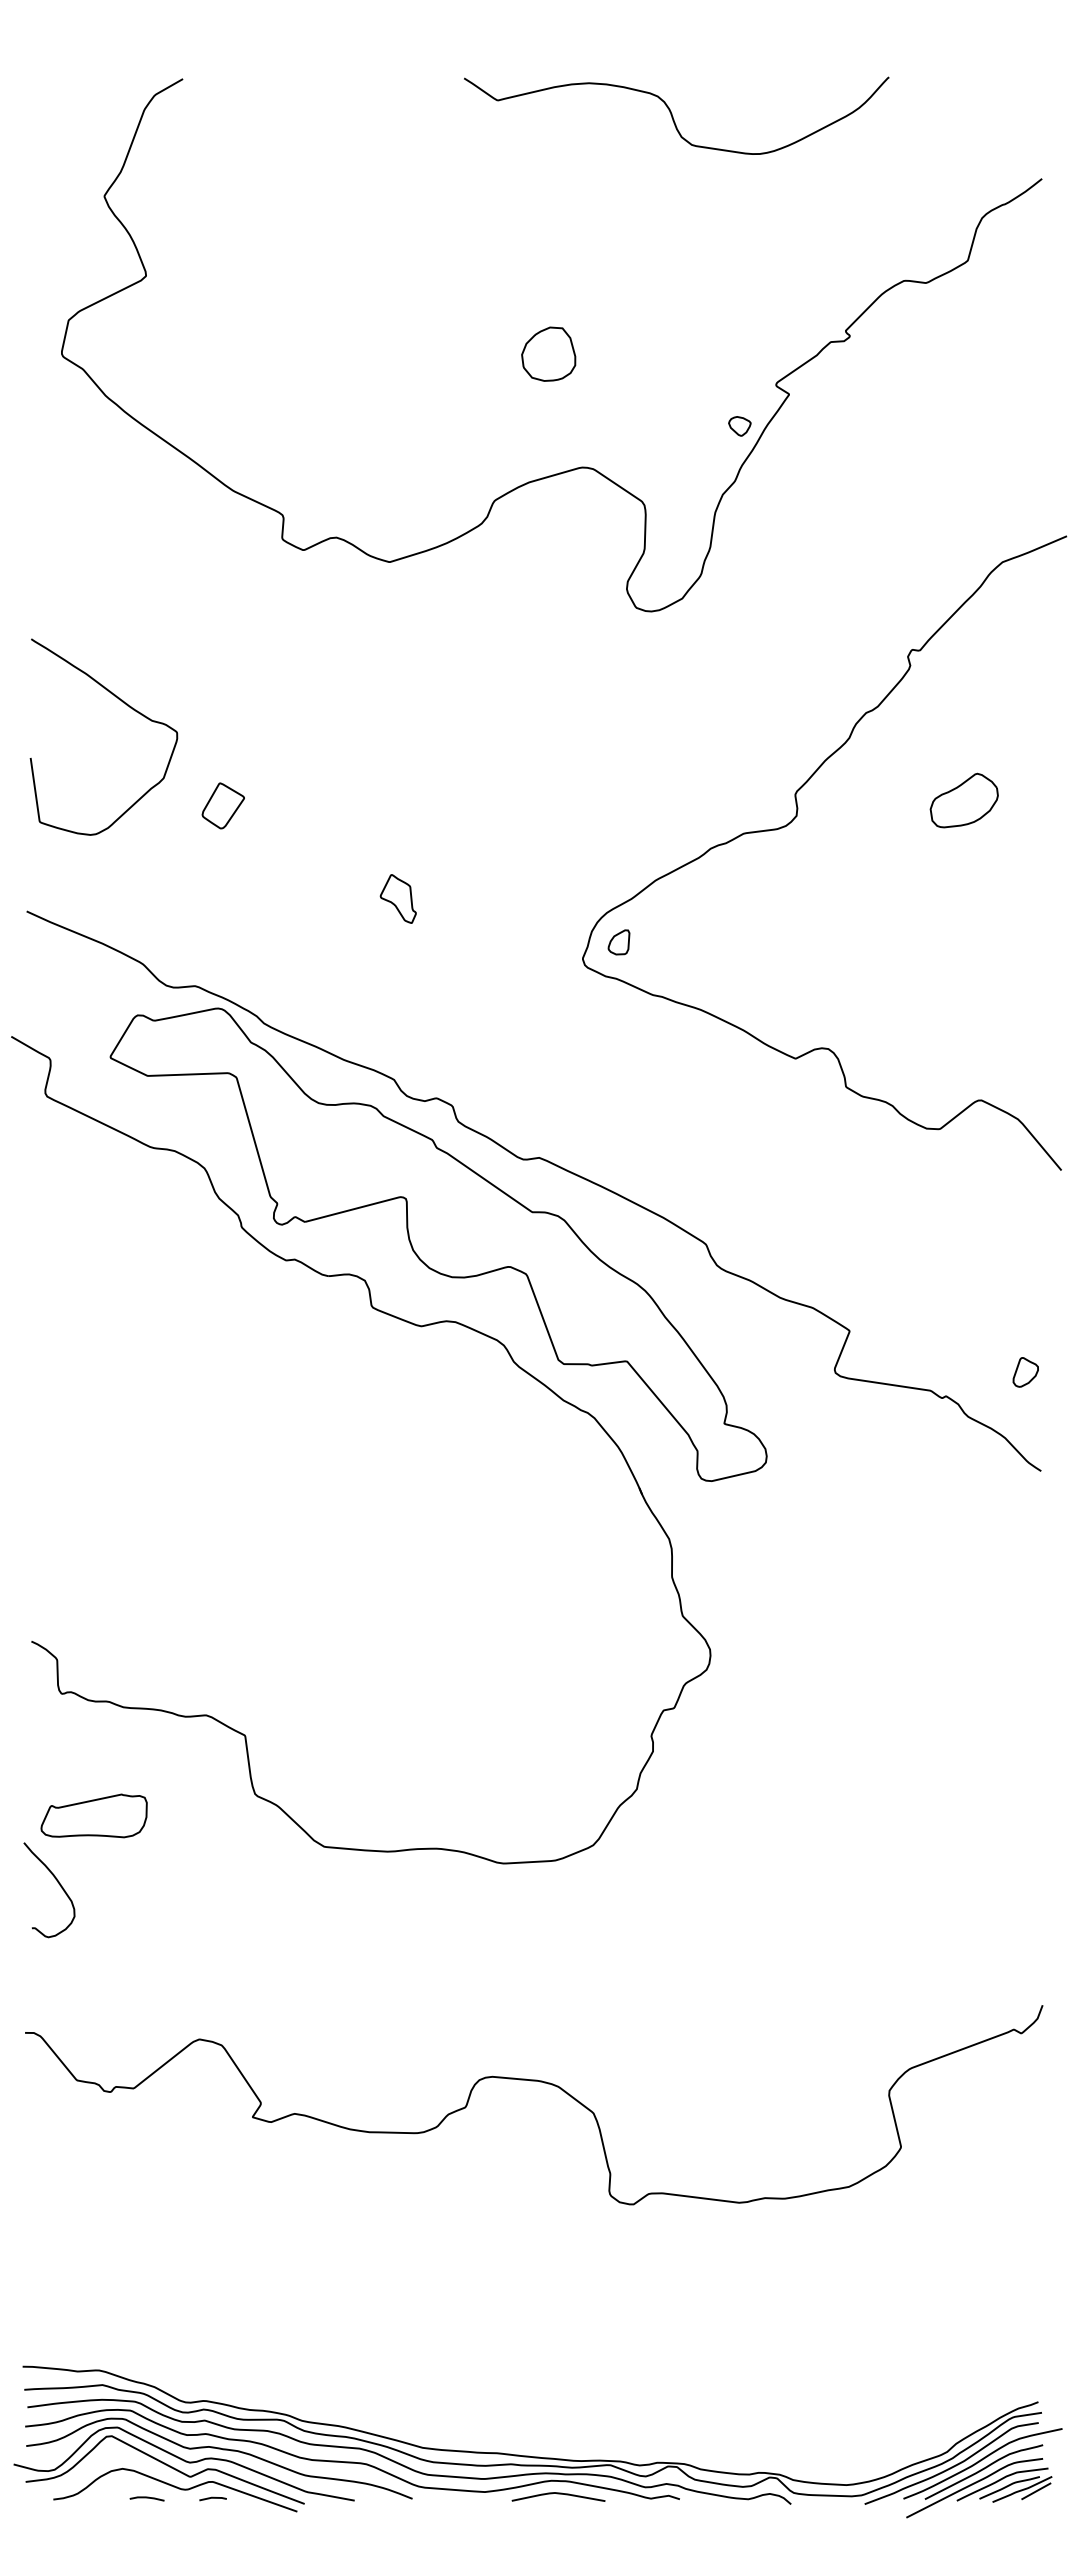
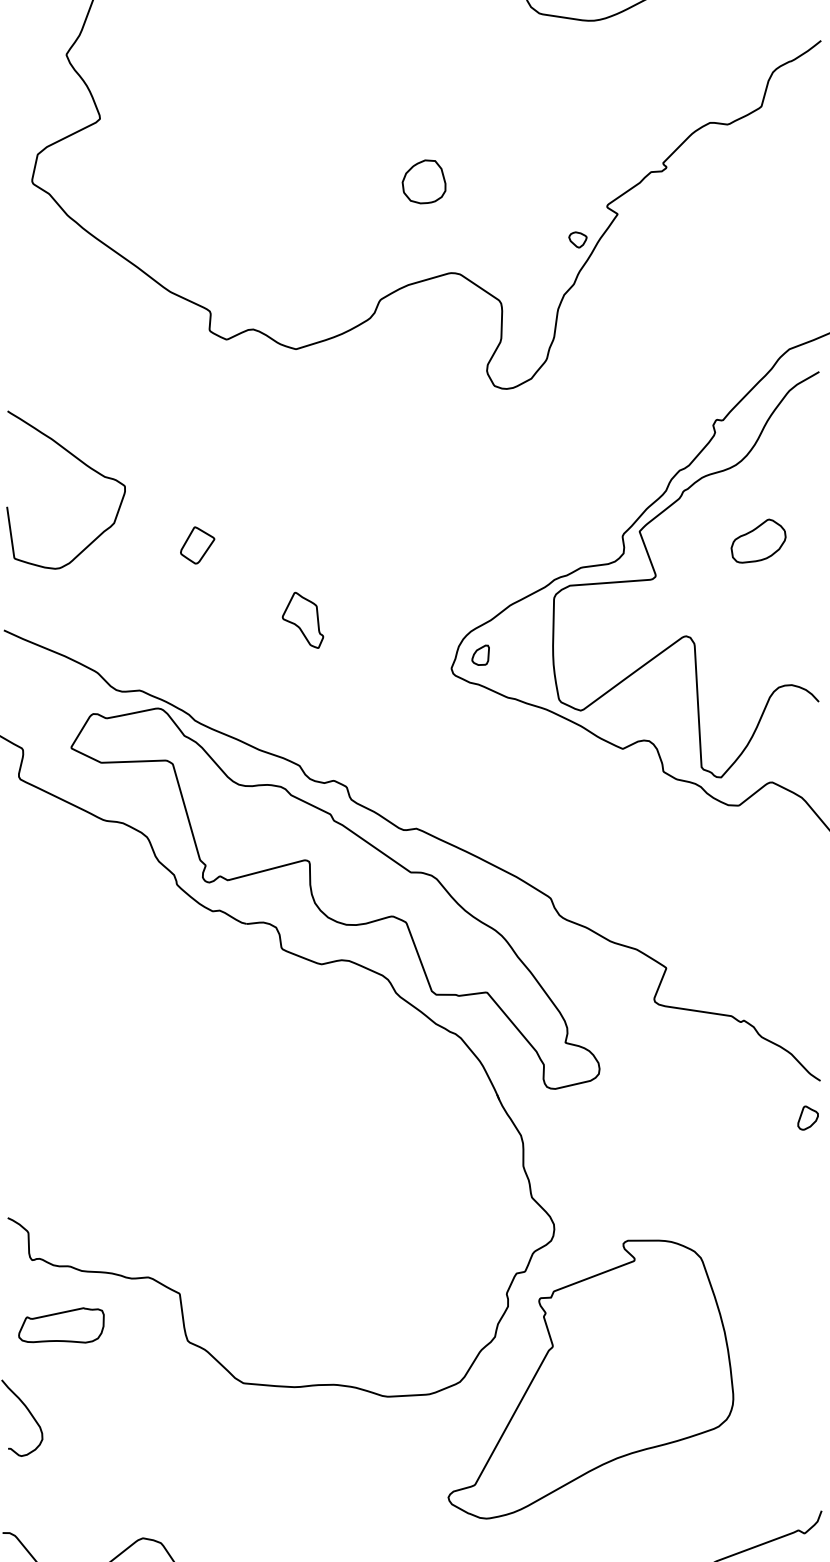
part: (222, 805) -> (196, 545), moved
curve: (837, 842) -> (656, 574), added
part: (398, 898) -> (303, 619), size x1.43
part: (1025, 1372) -> (807, 1118), moved
part: (93, 1815) -> (60, 1325), moved
part: (755, 1841) -> (590, 1378), added

